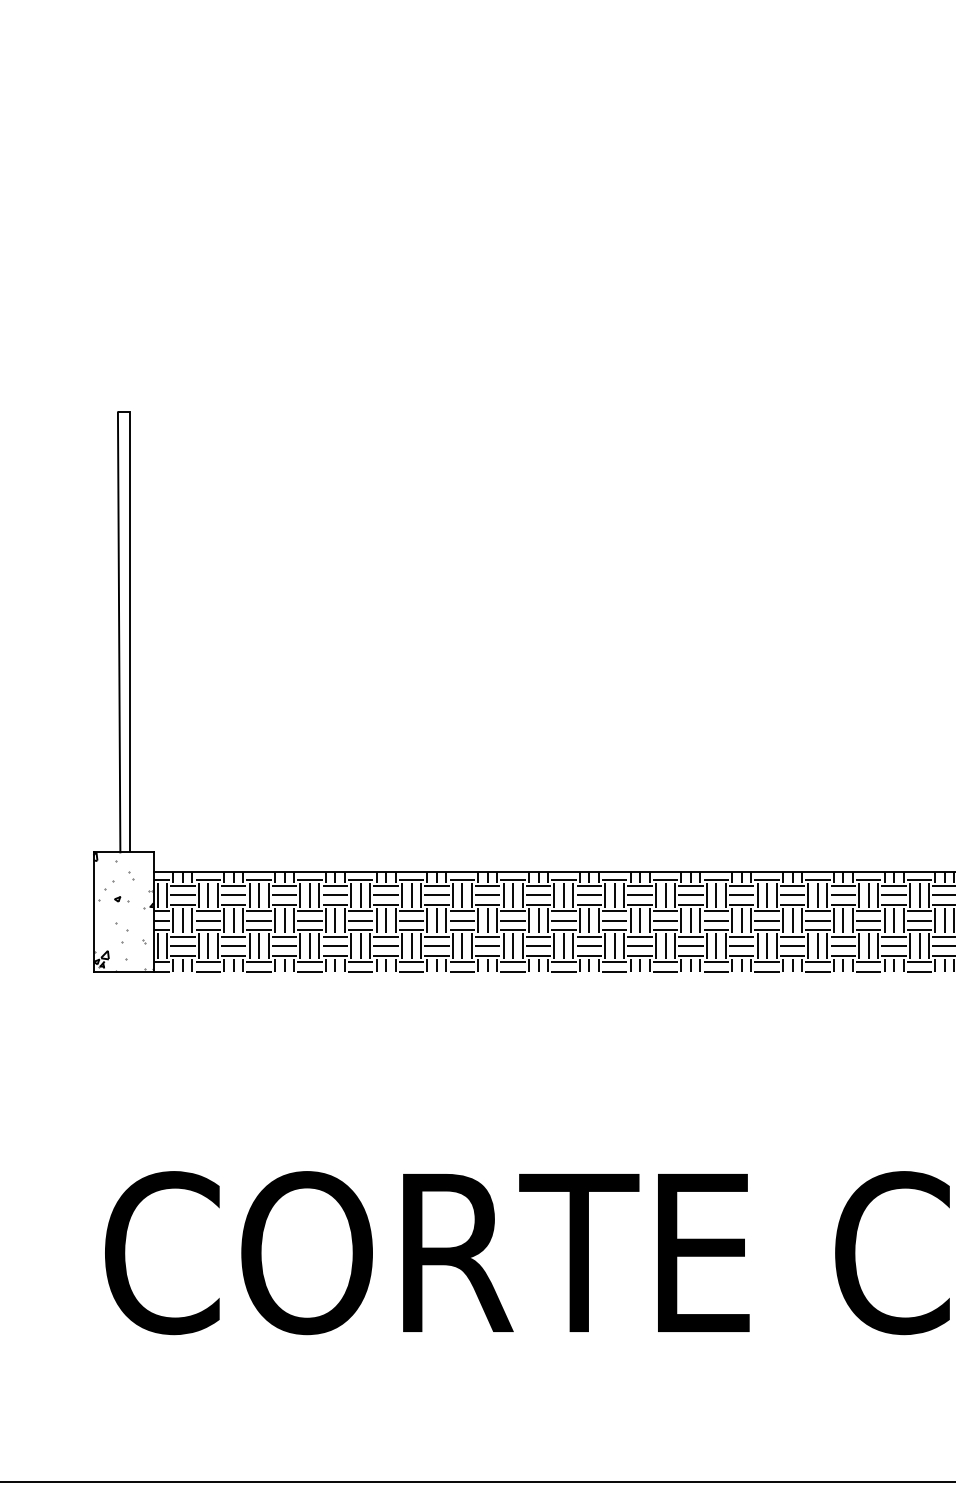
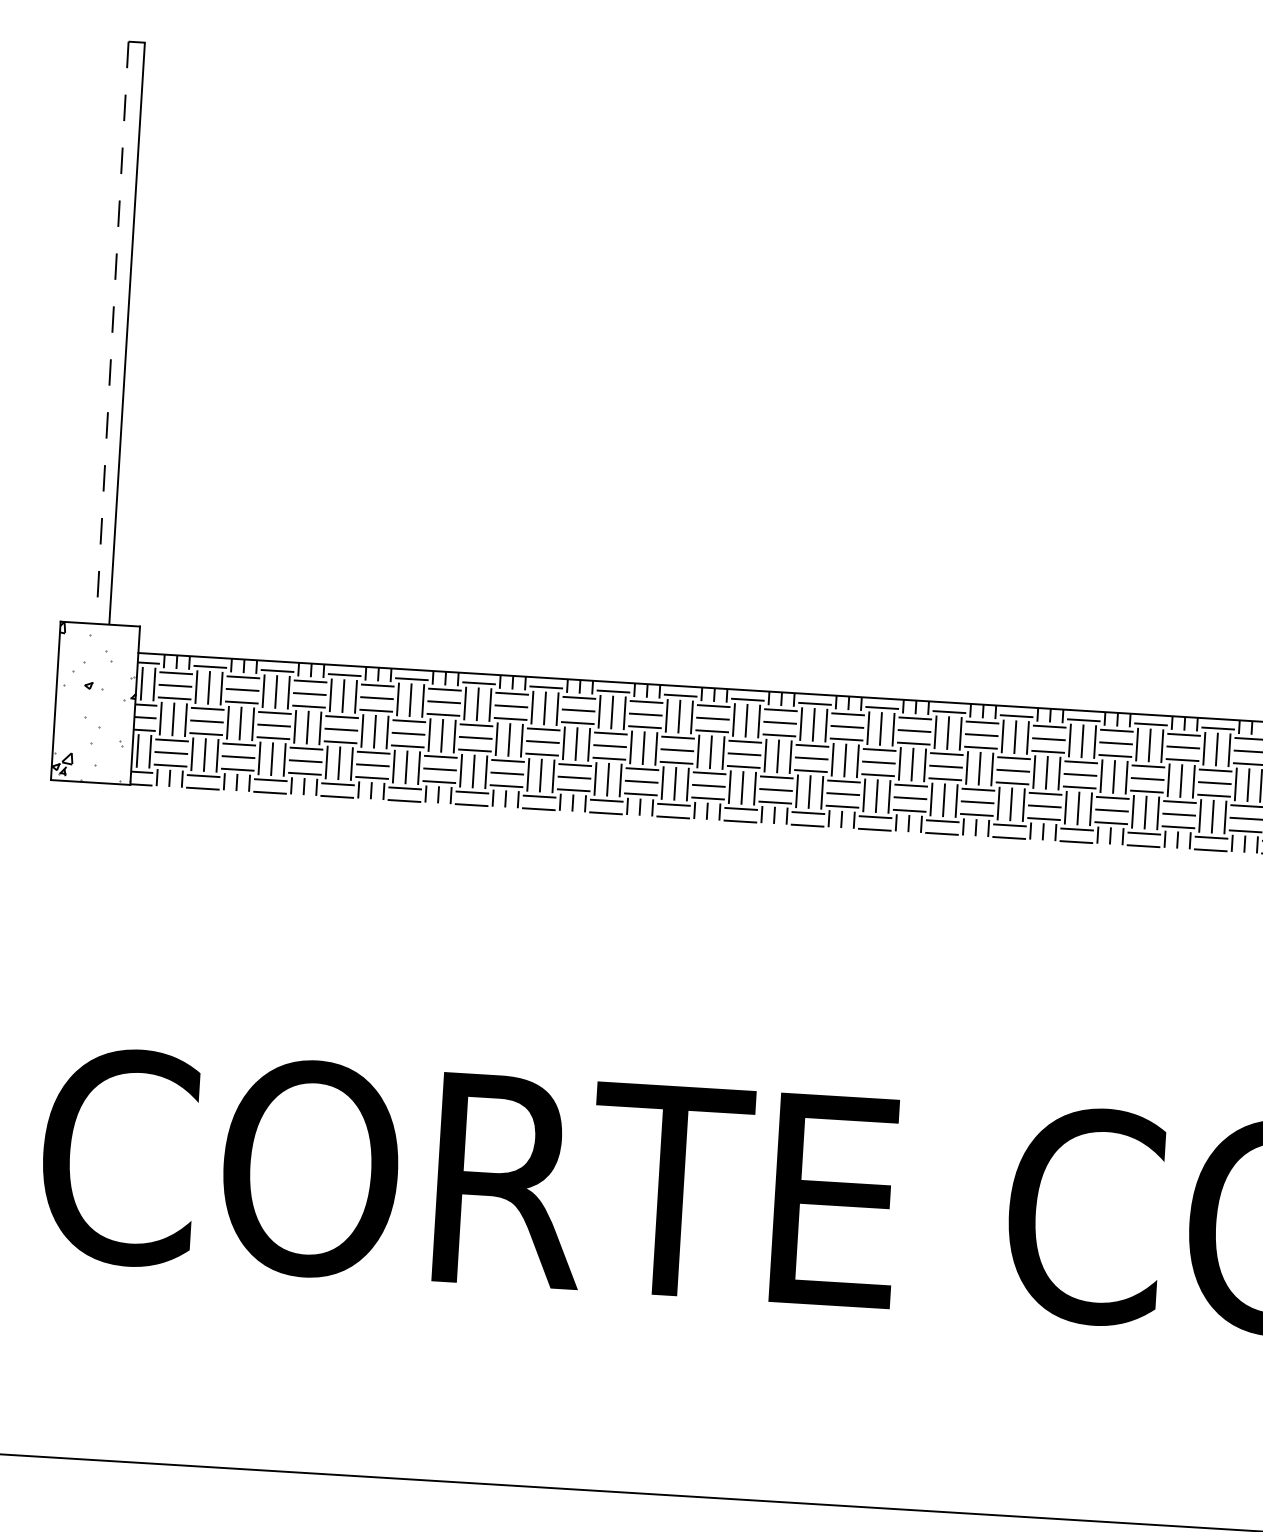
line: (119, 632) -> (112, 332), solid -> dashed

